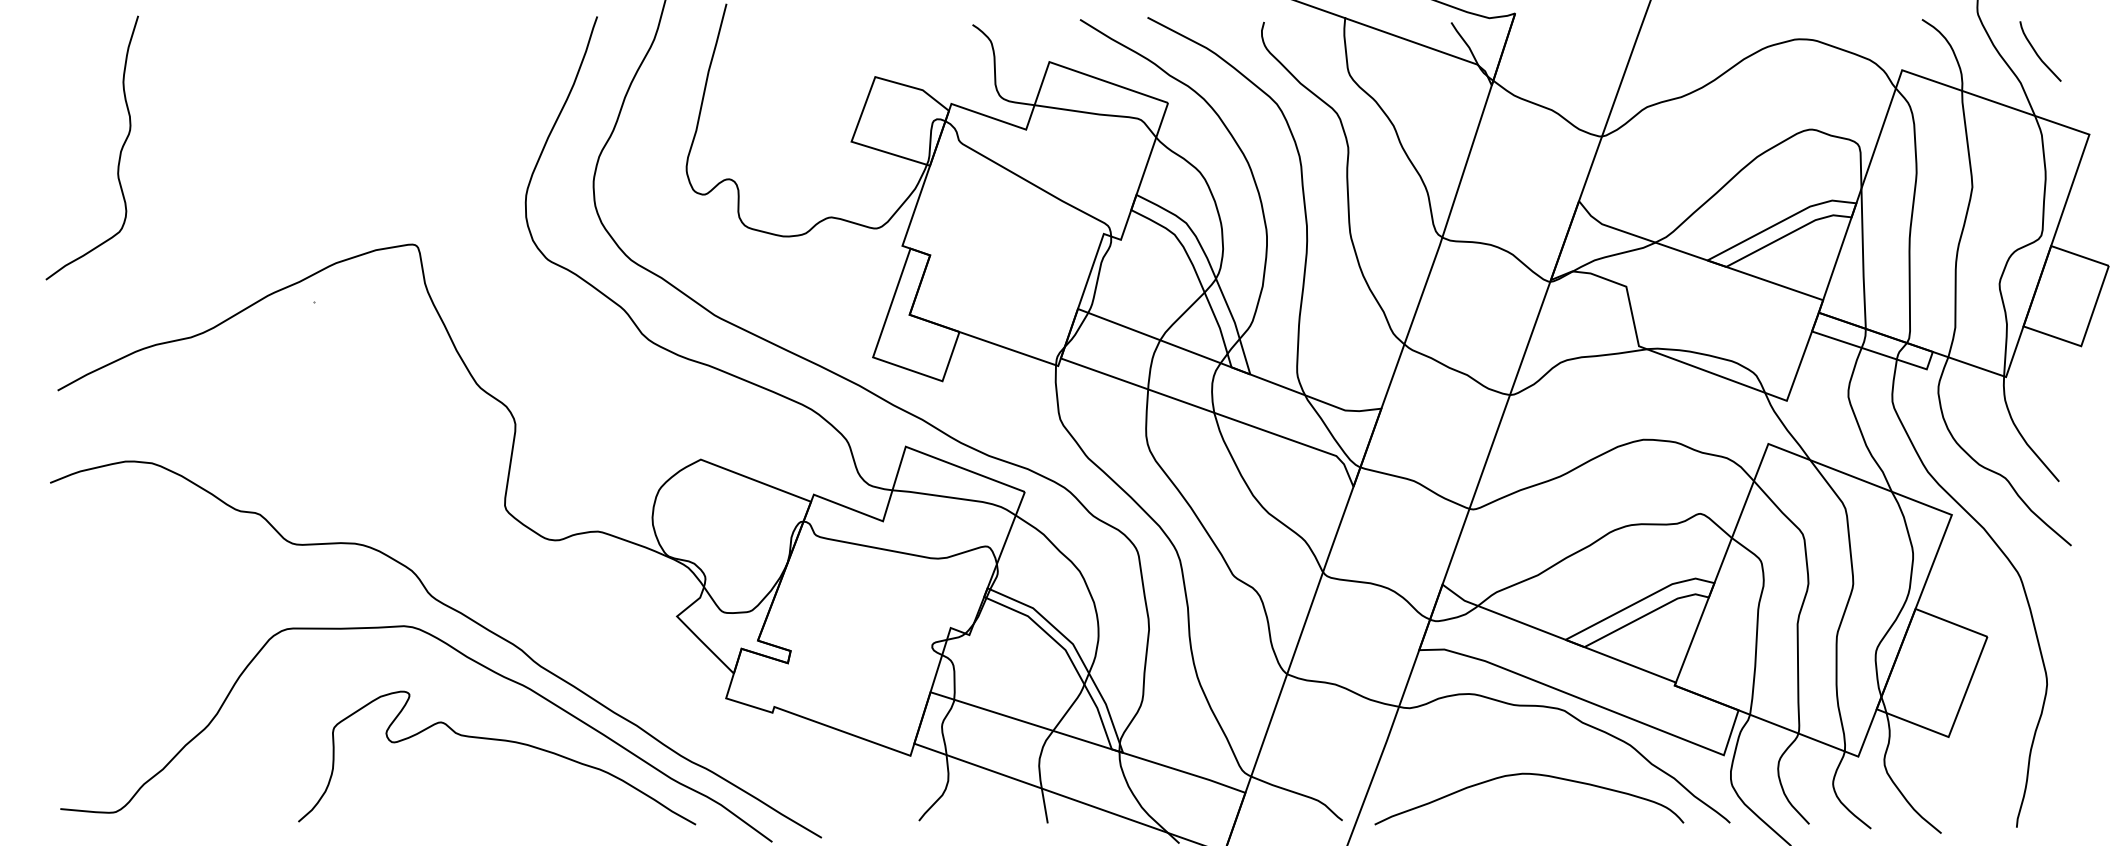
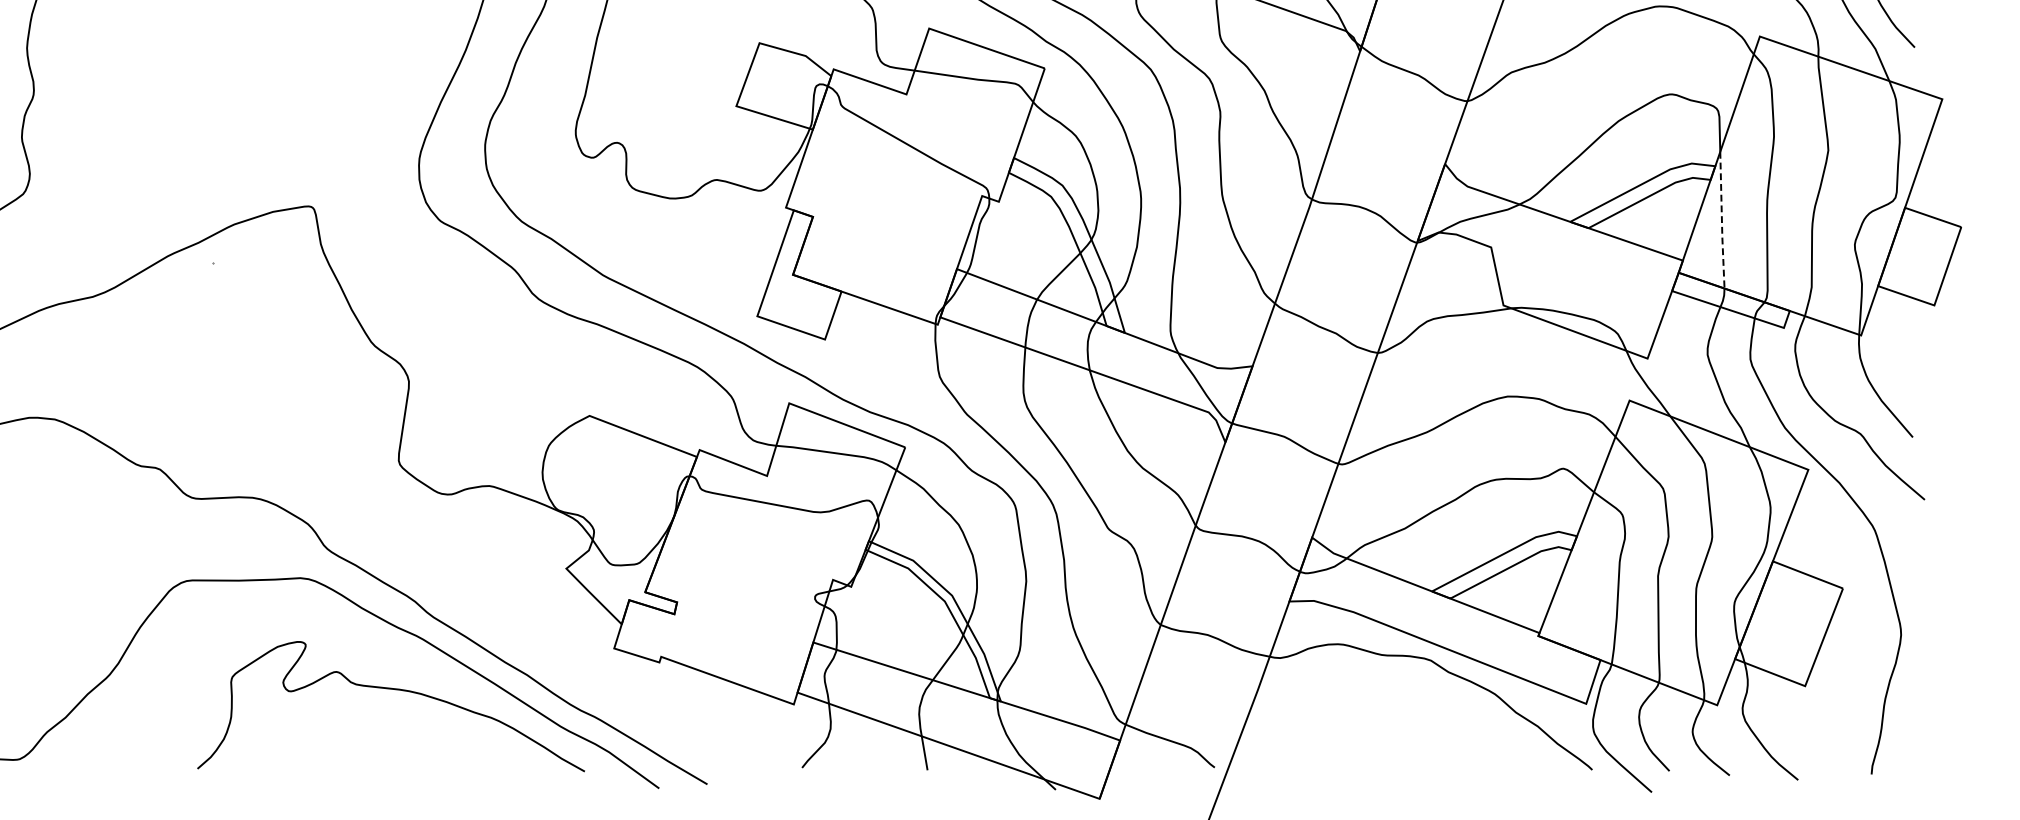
line: (1863, 259) -> (1722, 220), solid -> dashed
curve: (1533, 775) -> (1400, 723), removed

